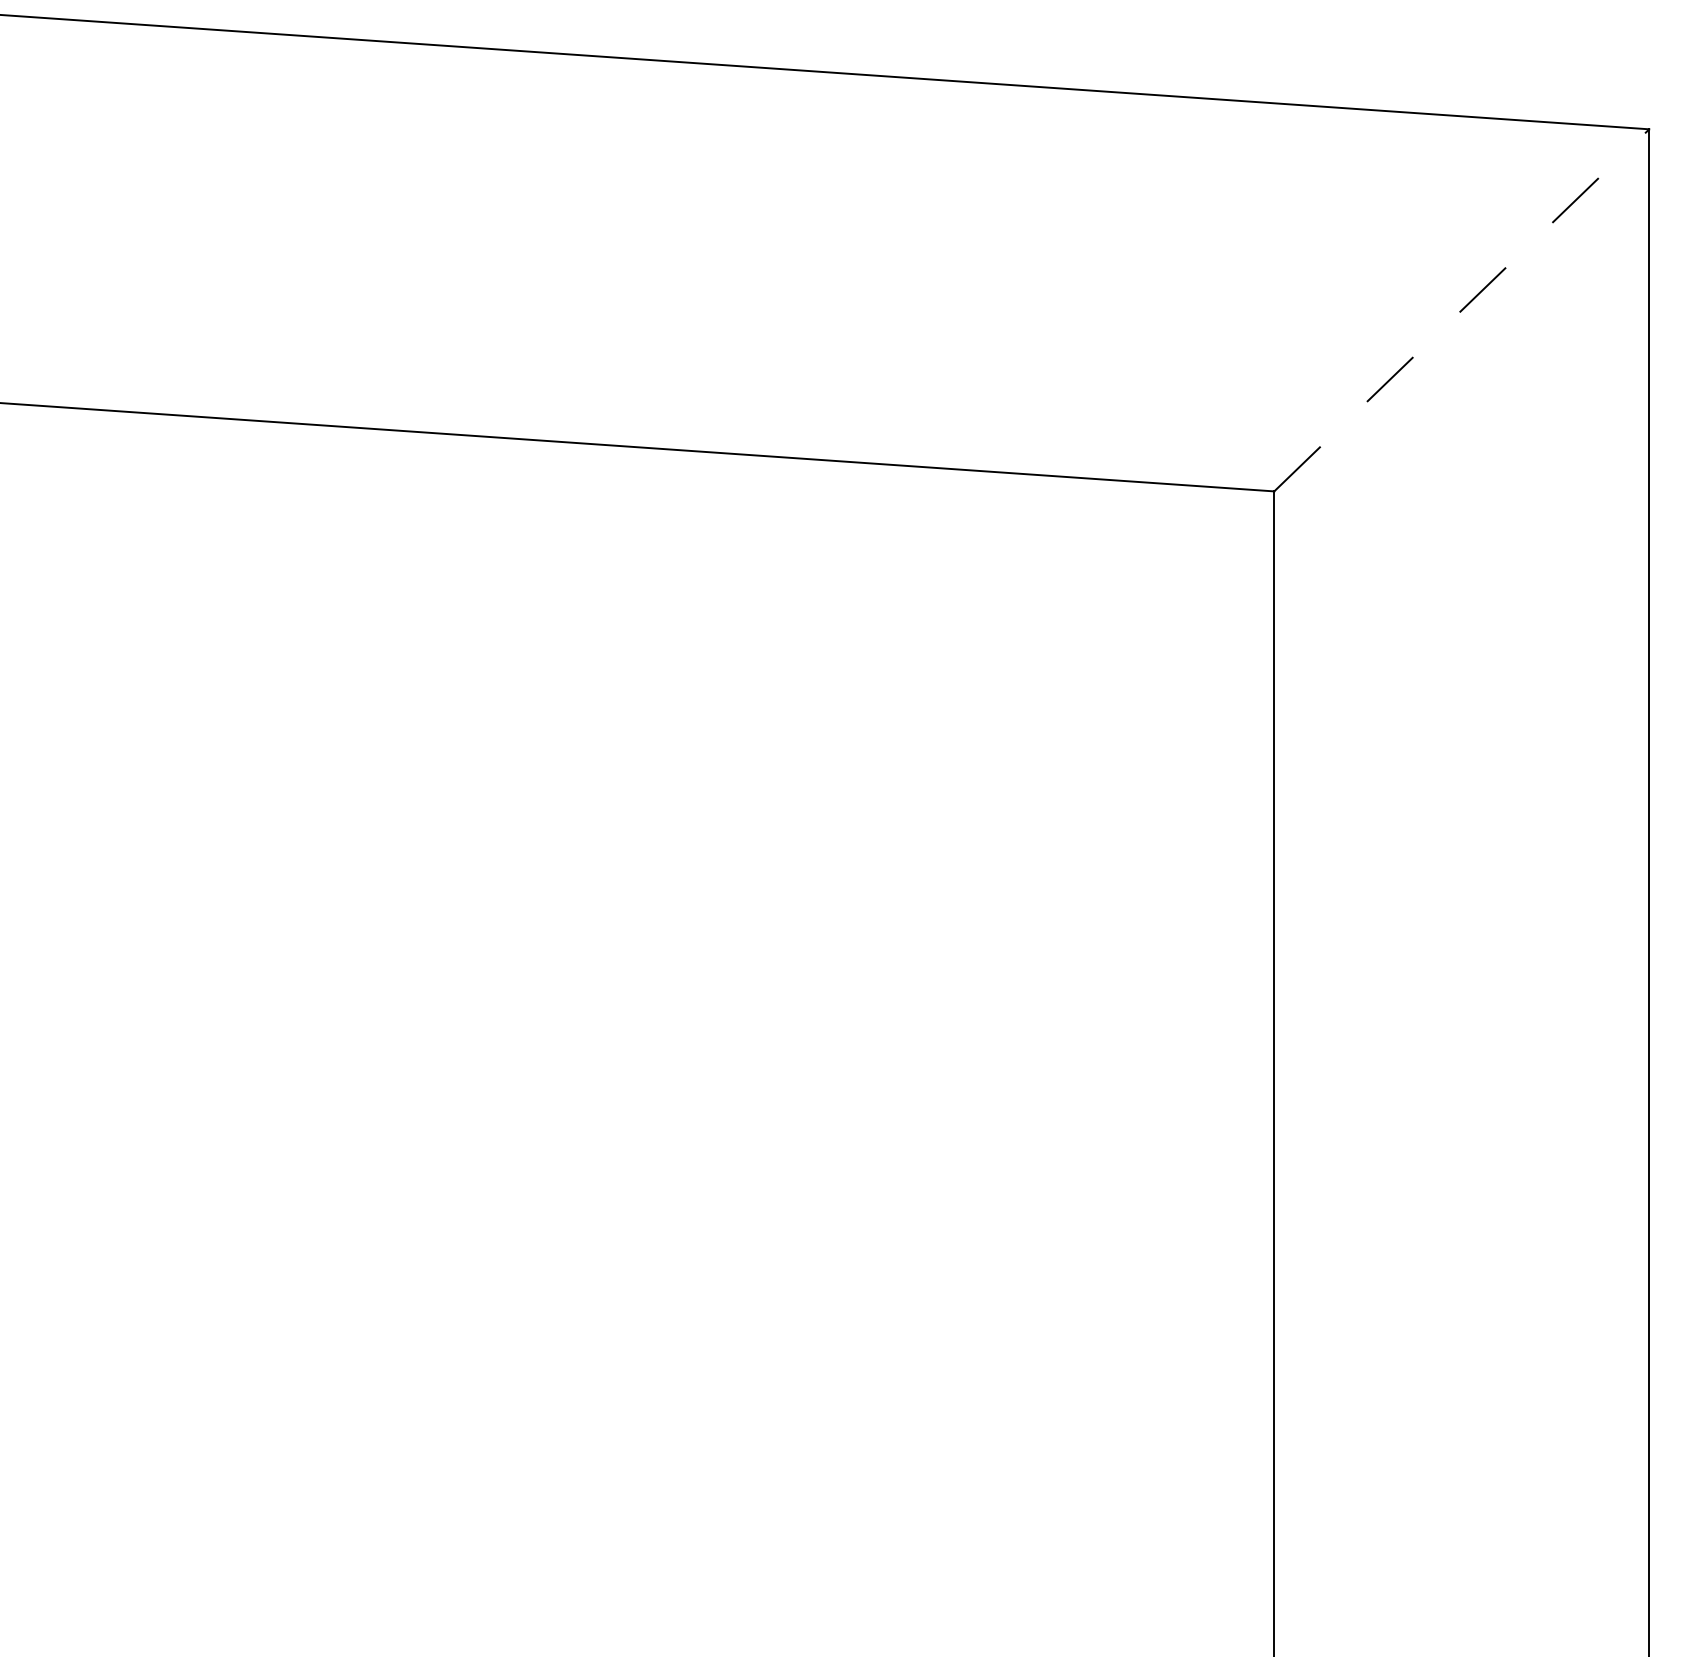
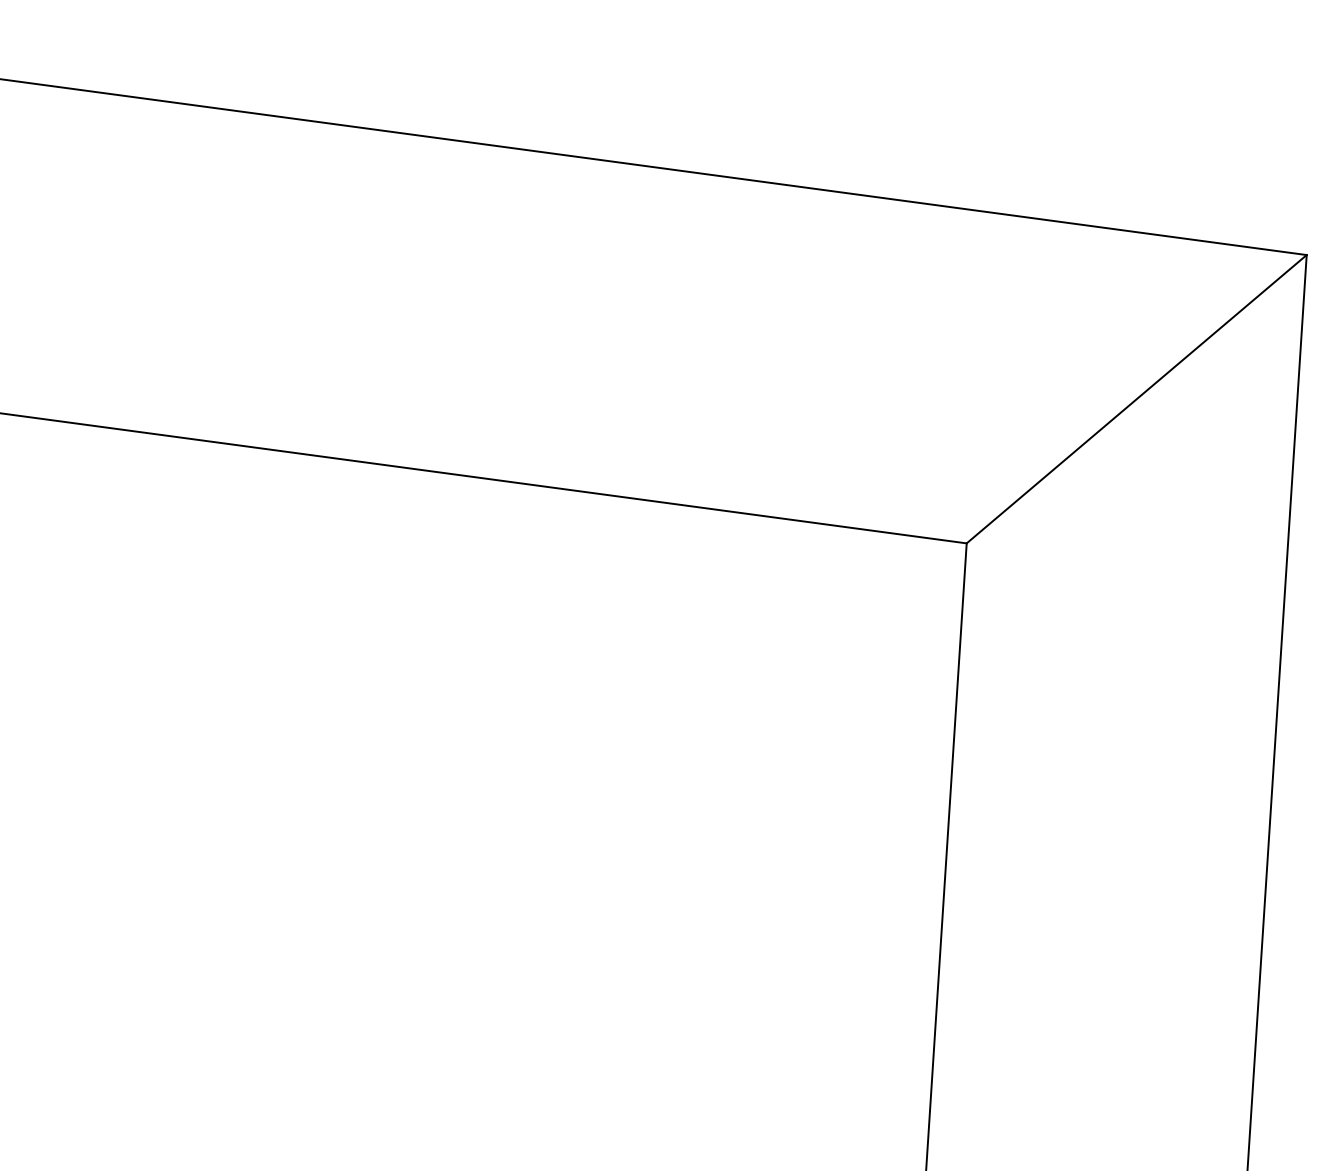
line: (1461, 310) -> (1136, 399), dashed -> solid

